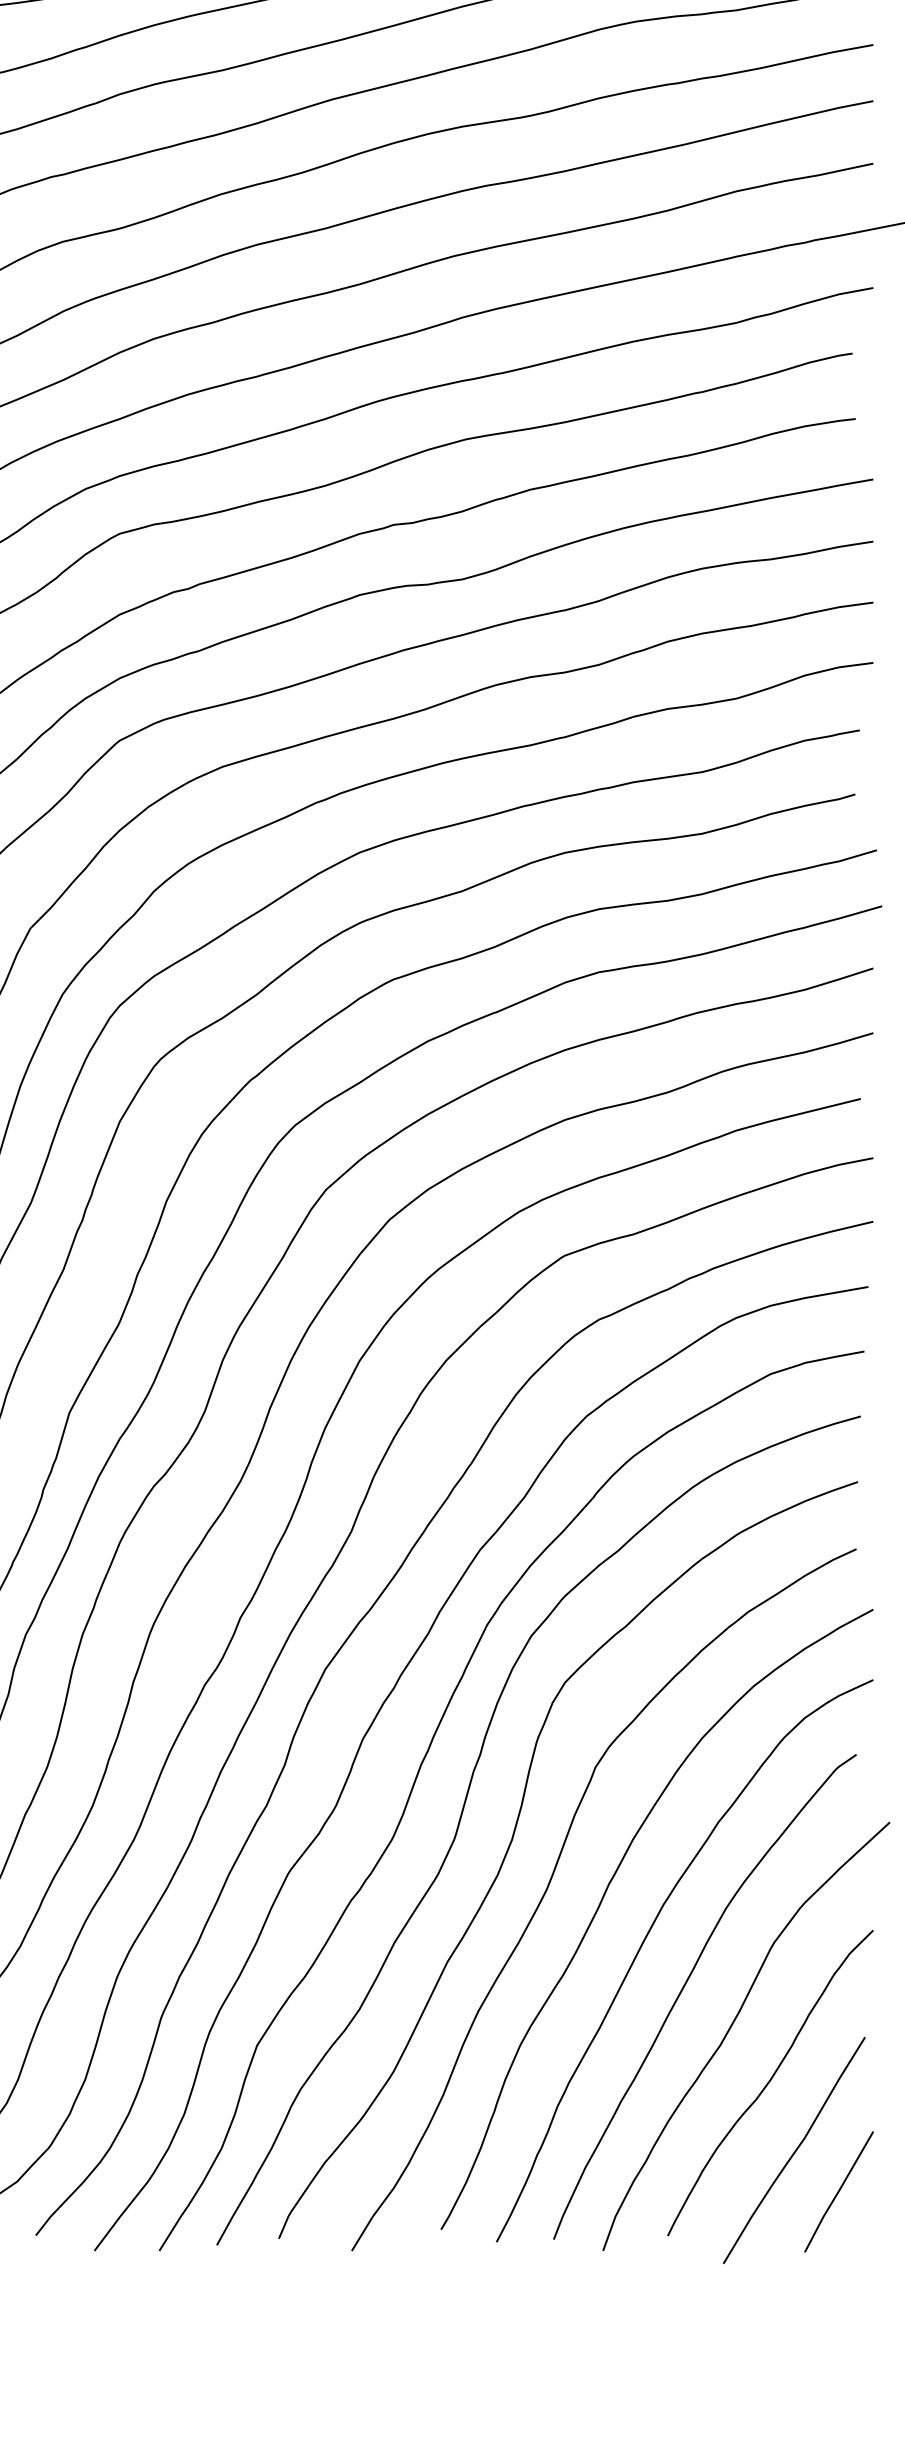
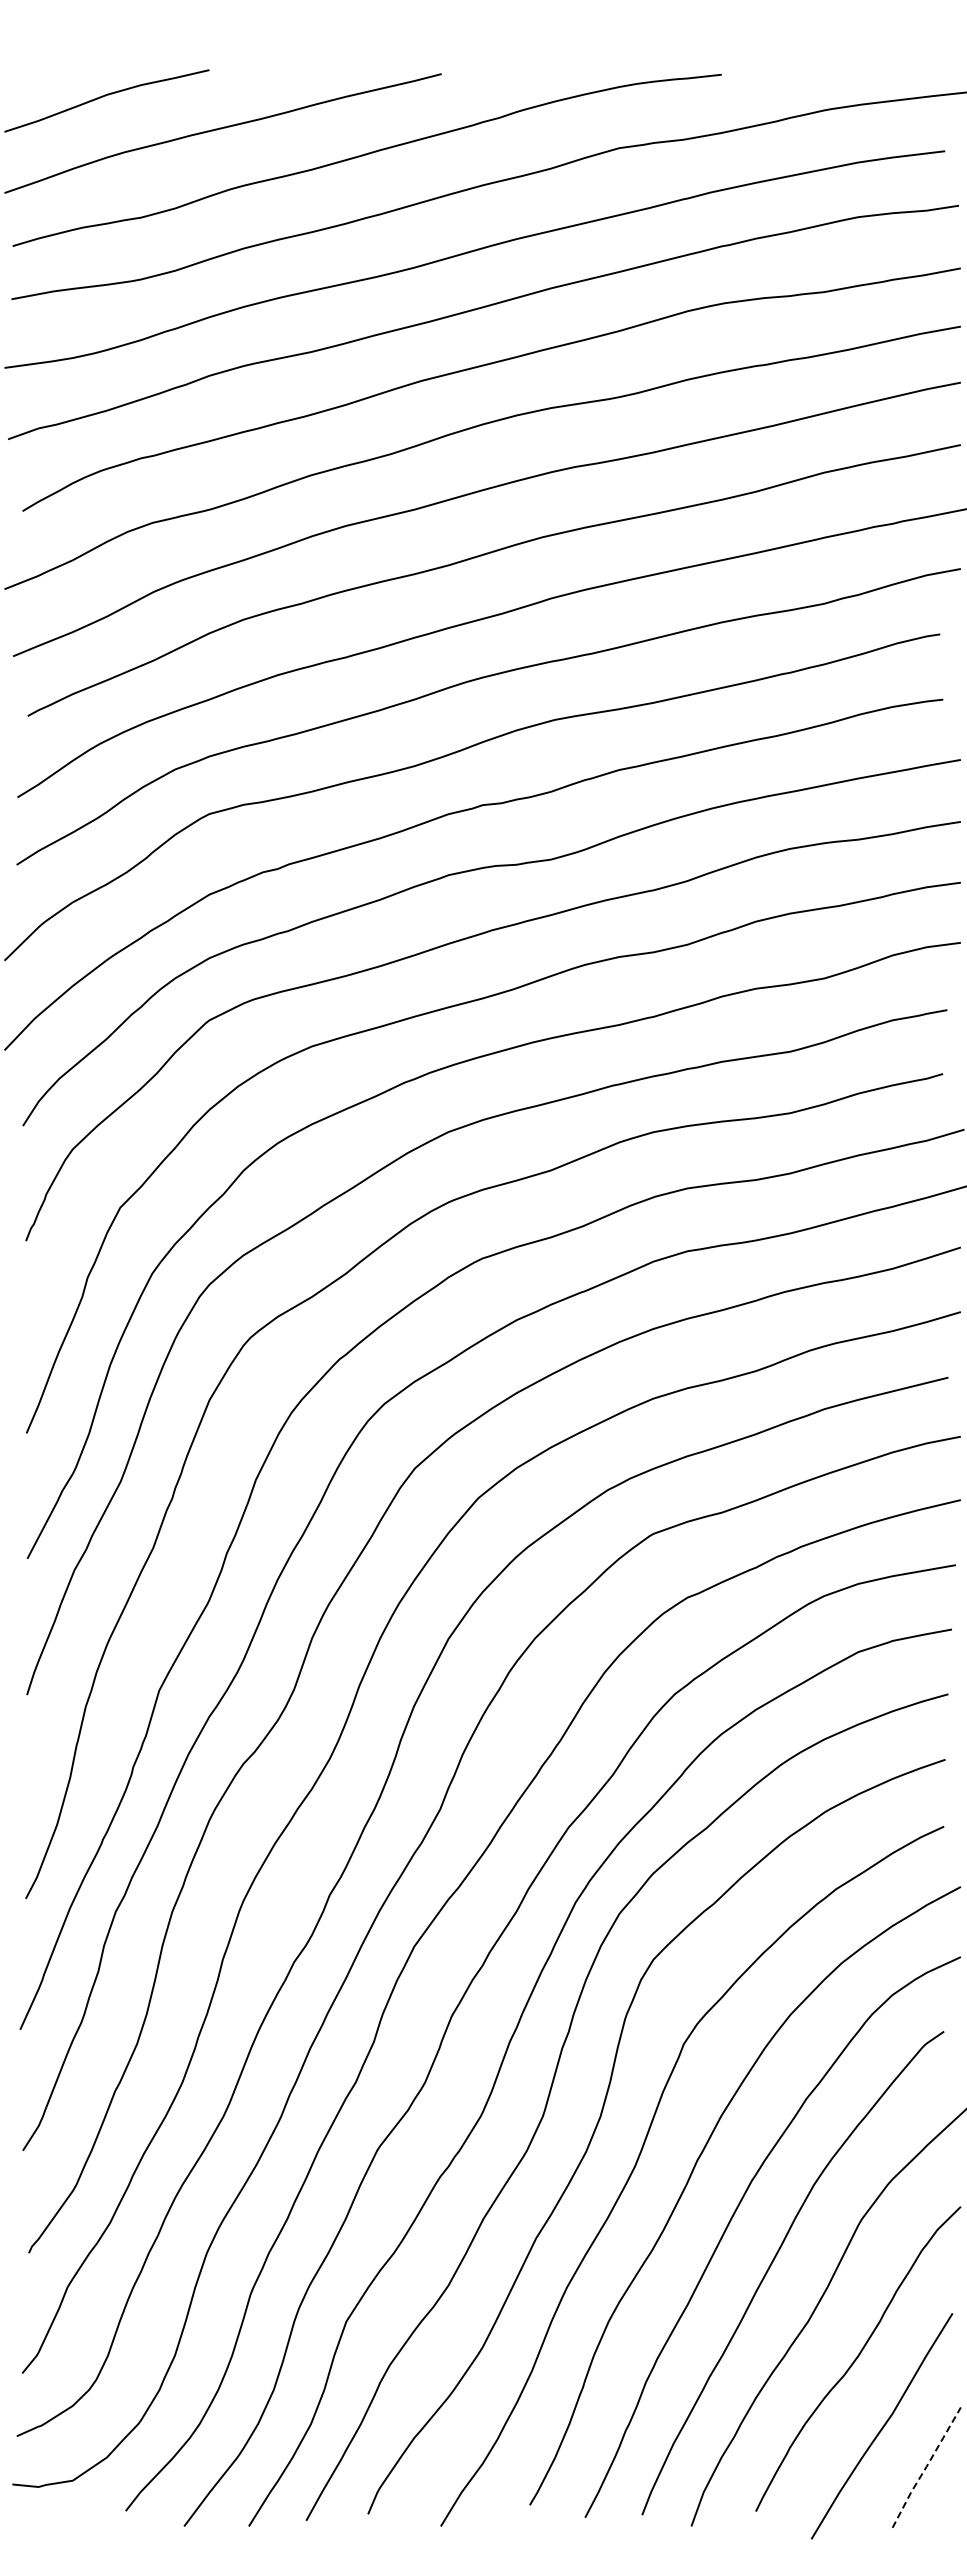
line: (838, 2191) -> (926, 2467), solid -> dashed

